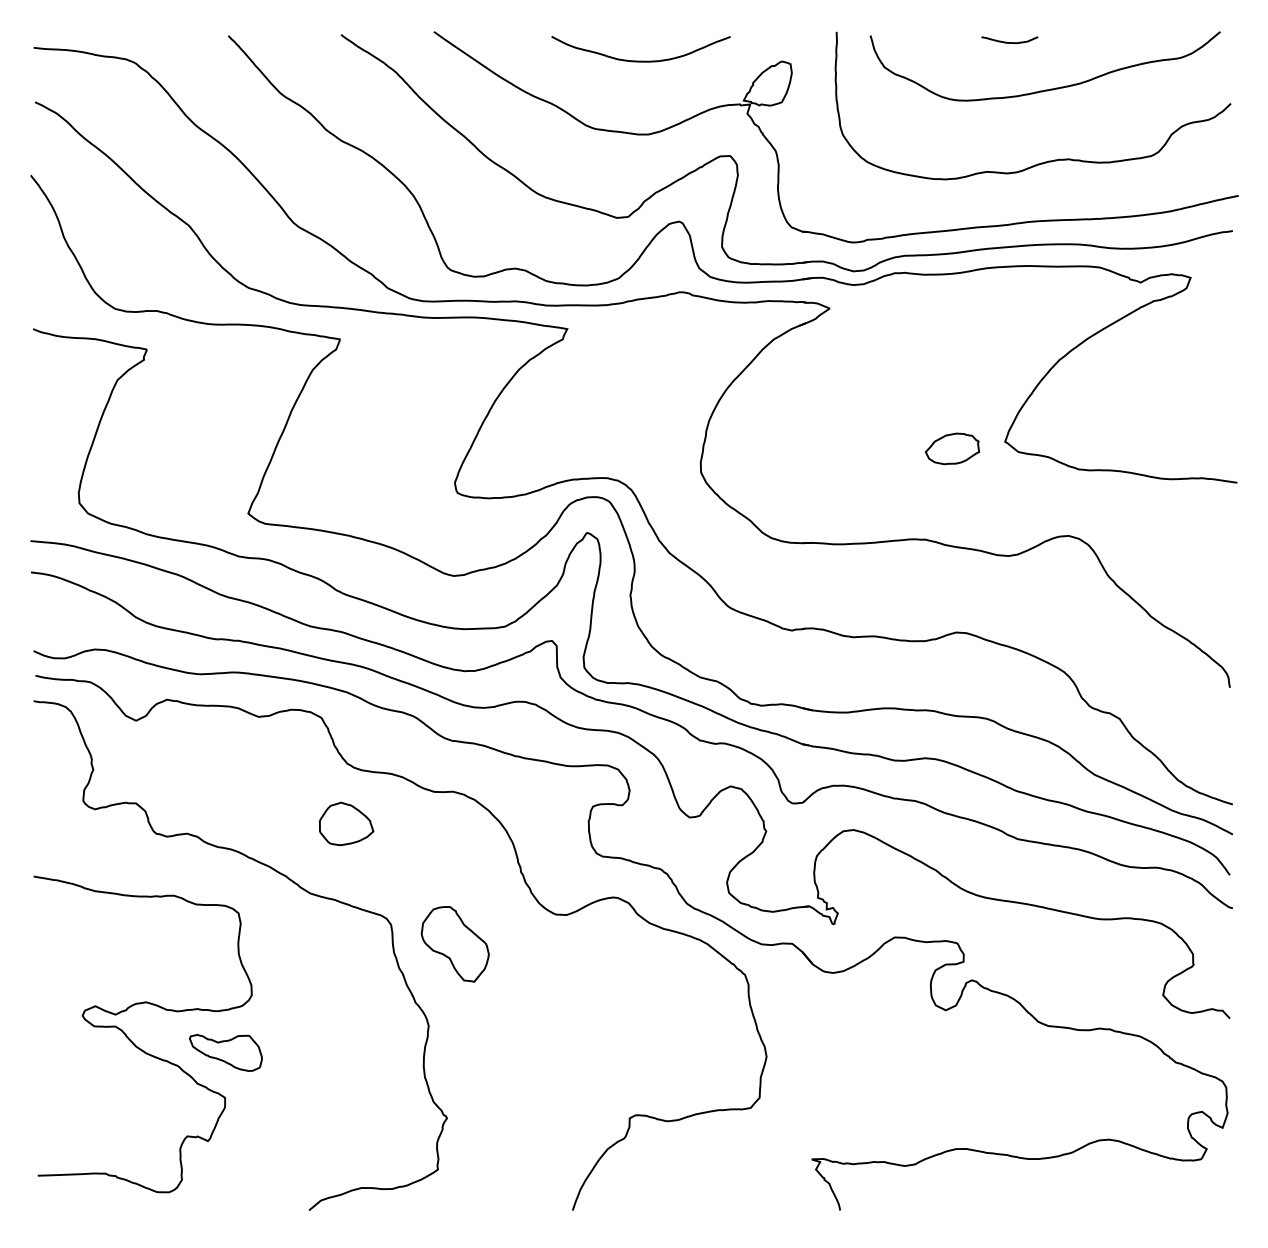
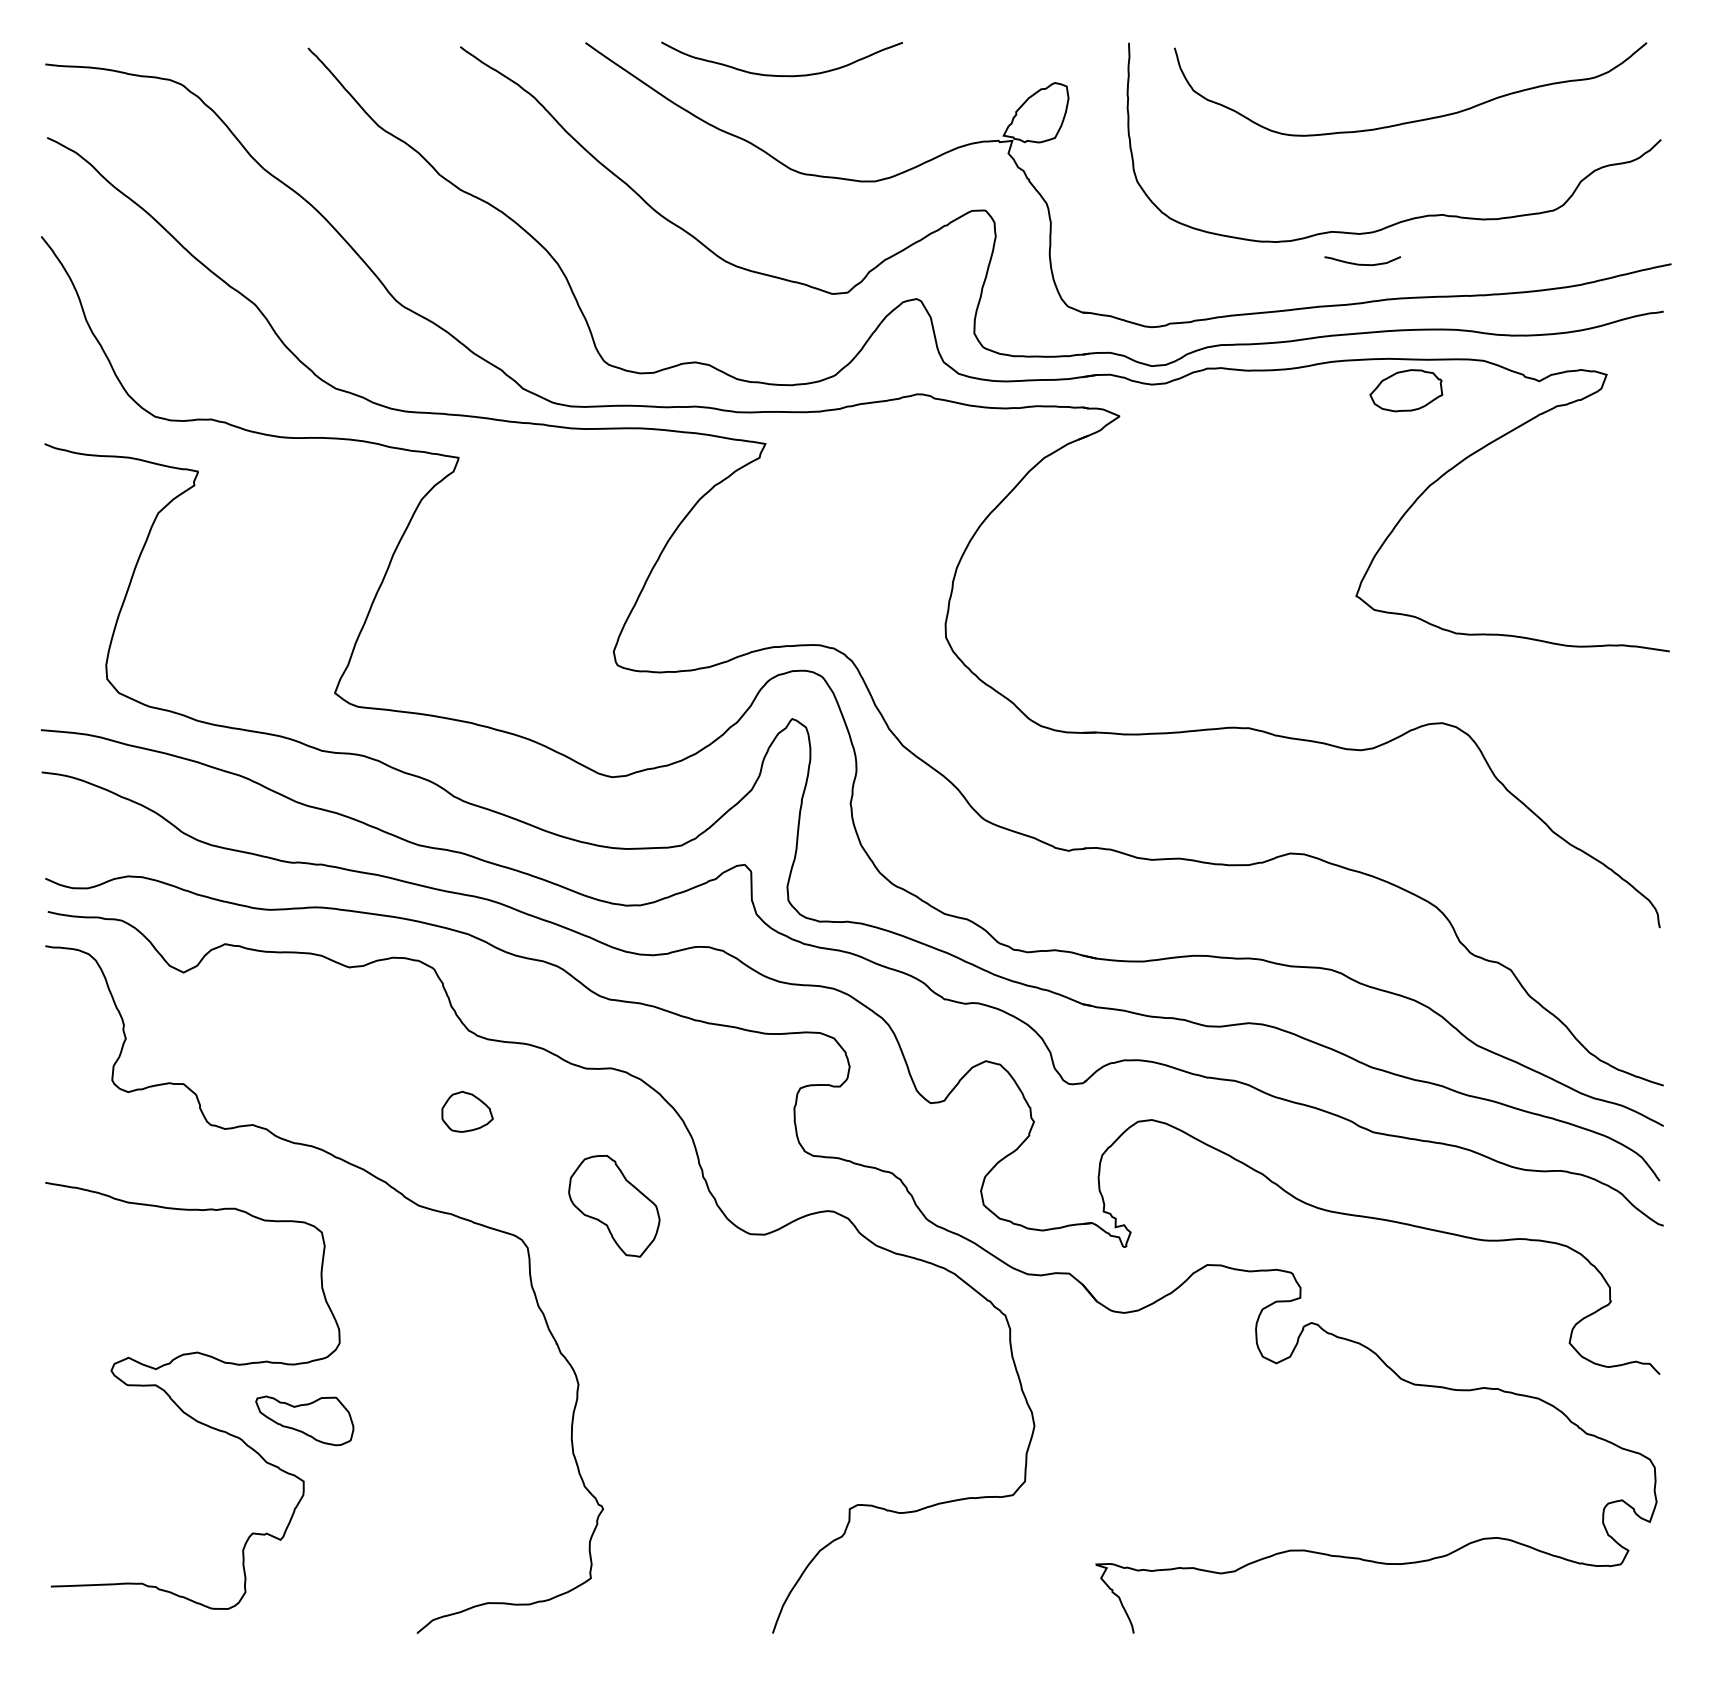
curve: (1008, 41) -> (1361, 263), moved
curve: (640, 61) -> (781, 75), moved
part: (952, 448) -> (1406, 390), moved
part: (346, 823) -> (467, 1111), size x0.7
part: (455, 944) -> (614, 1206), moved

